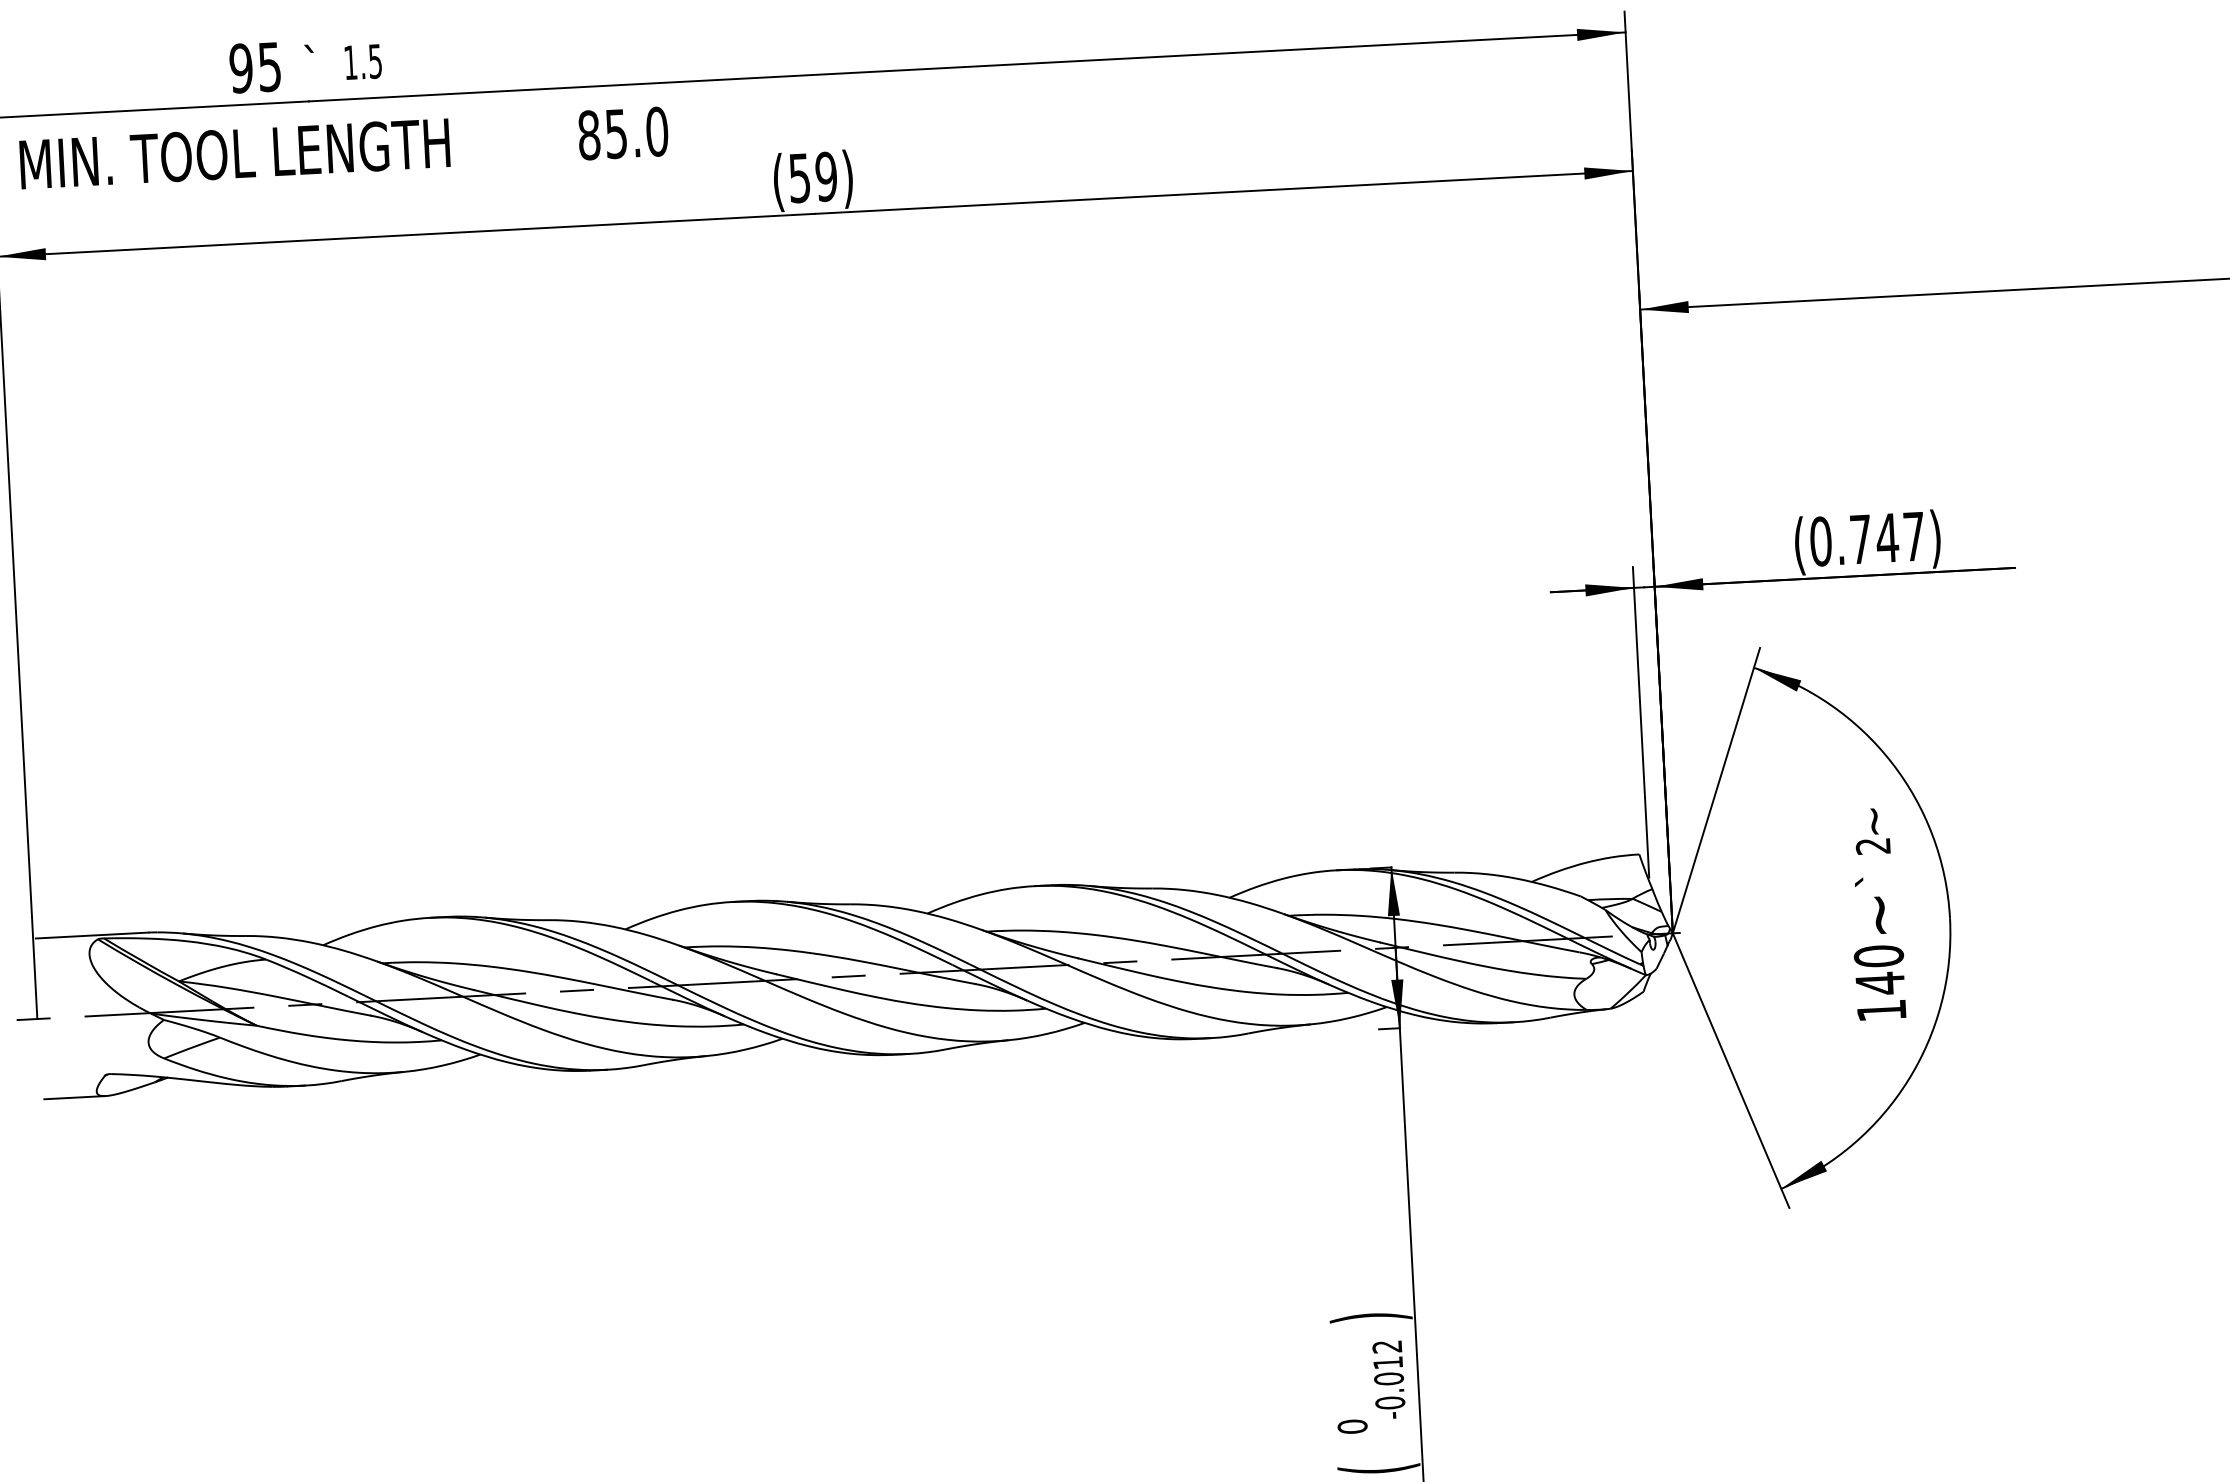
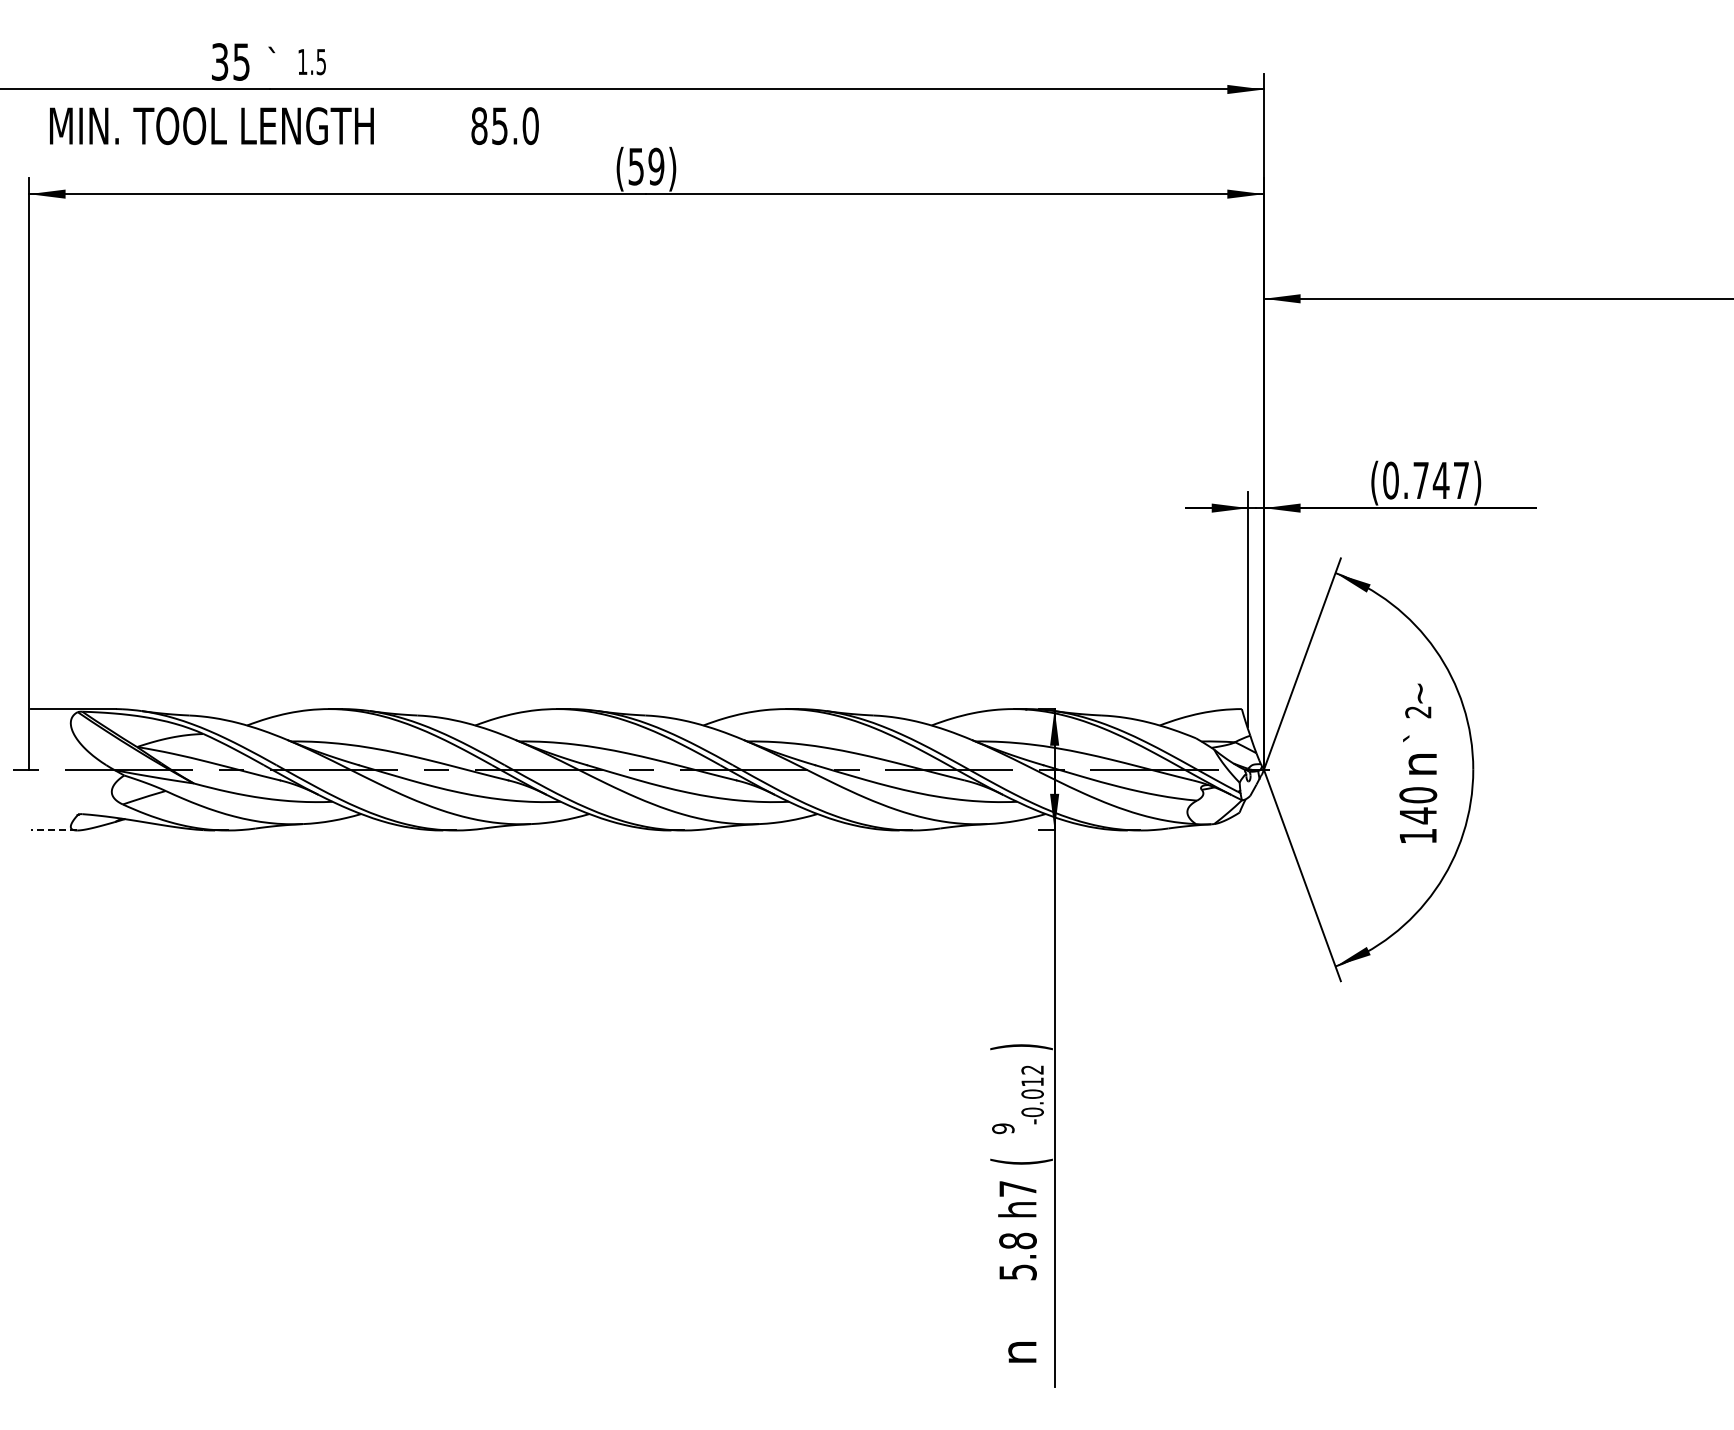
text: (240, 67) -> (219, 61), 95 -> 35
text: (1882, 915) -> (1422, 764), ~ -> n
line: (74, 1097) -> (53, 830), solid -> dashed
text: (1352, 1426) -> (1003, 1128), 0 -> 9

